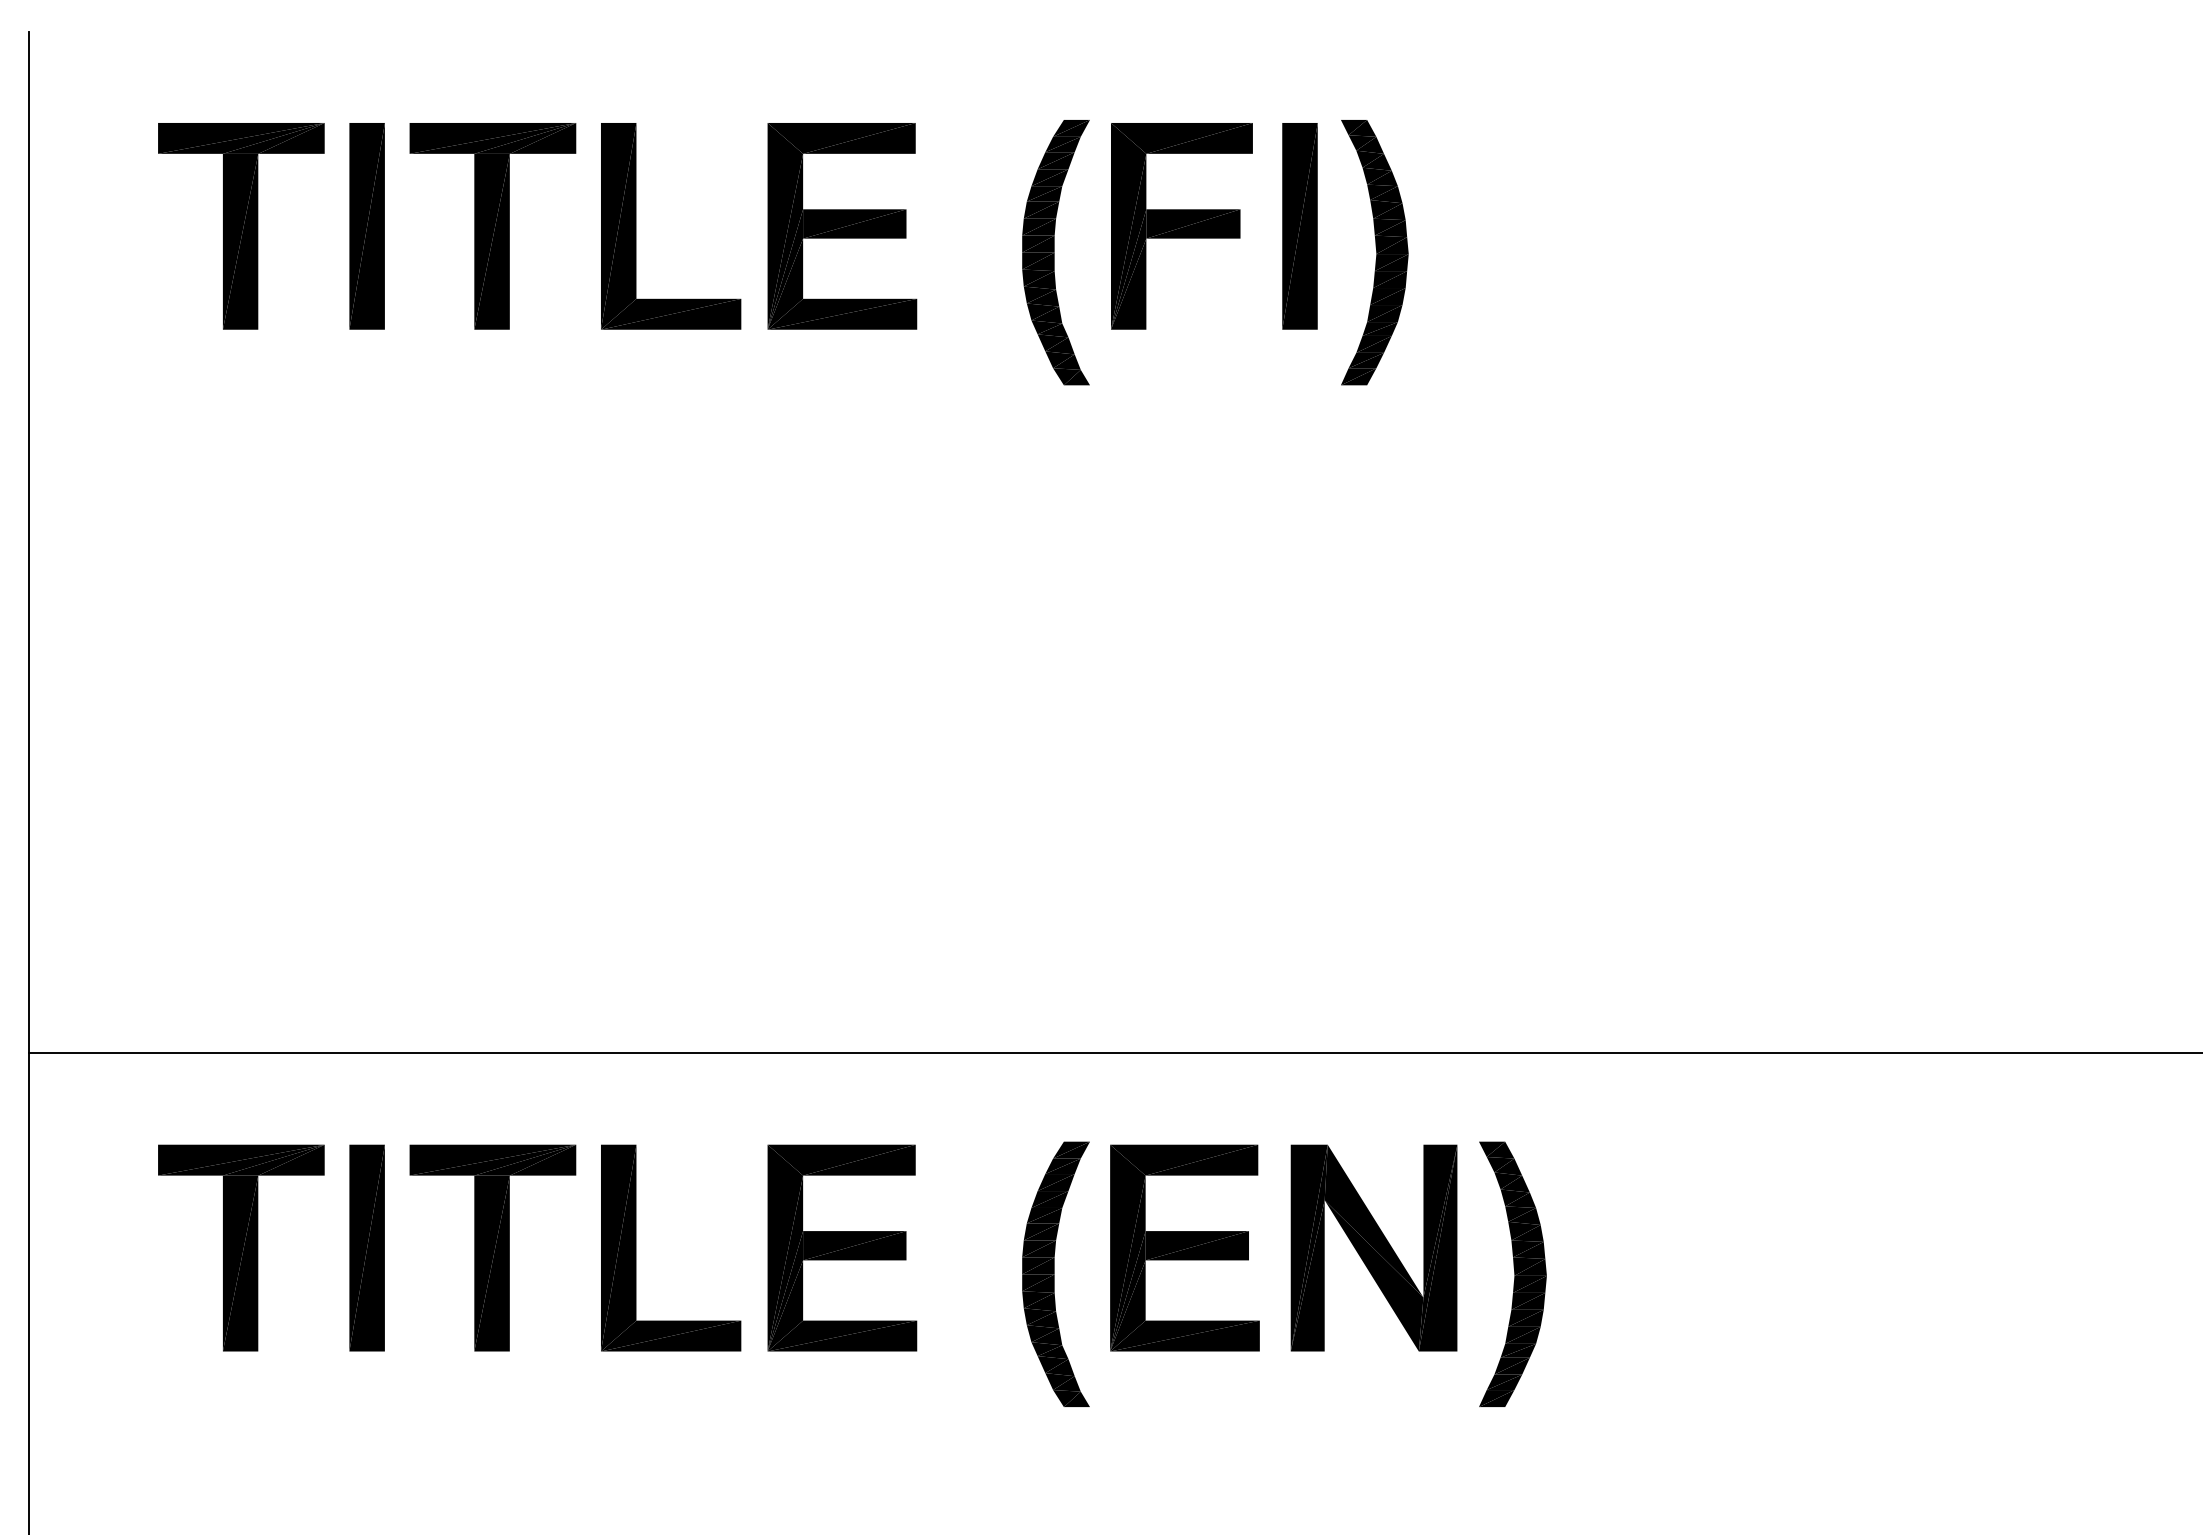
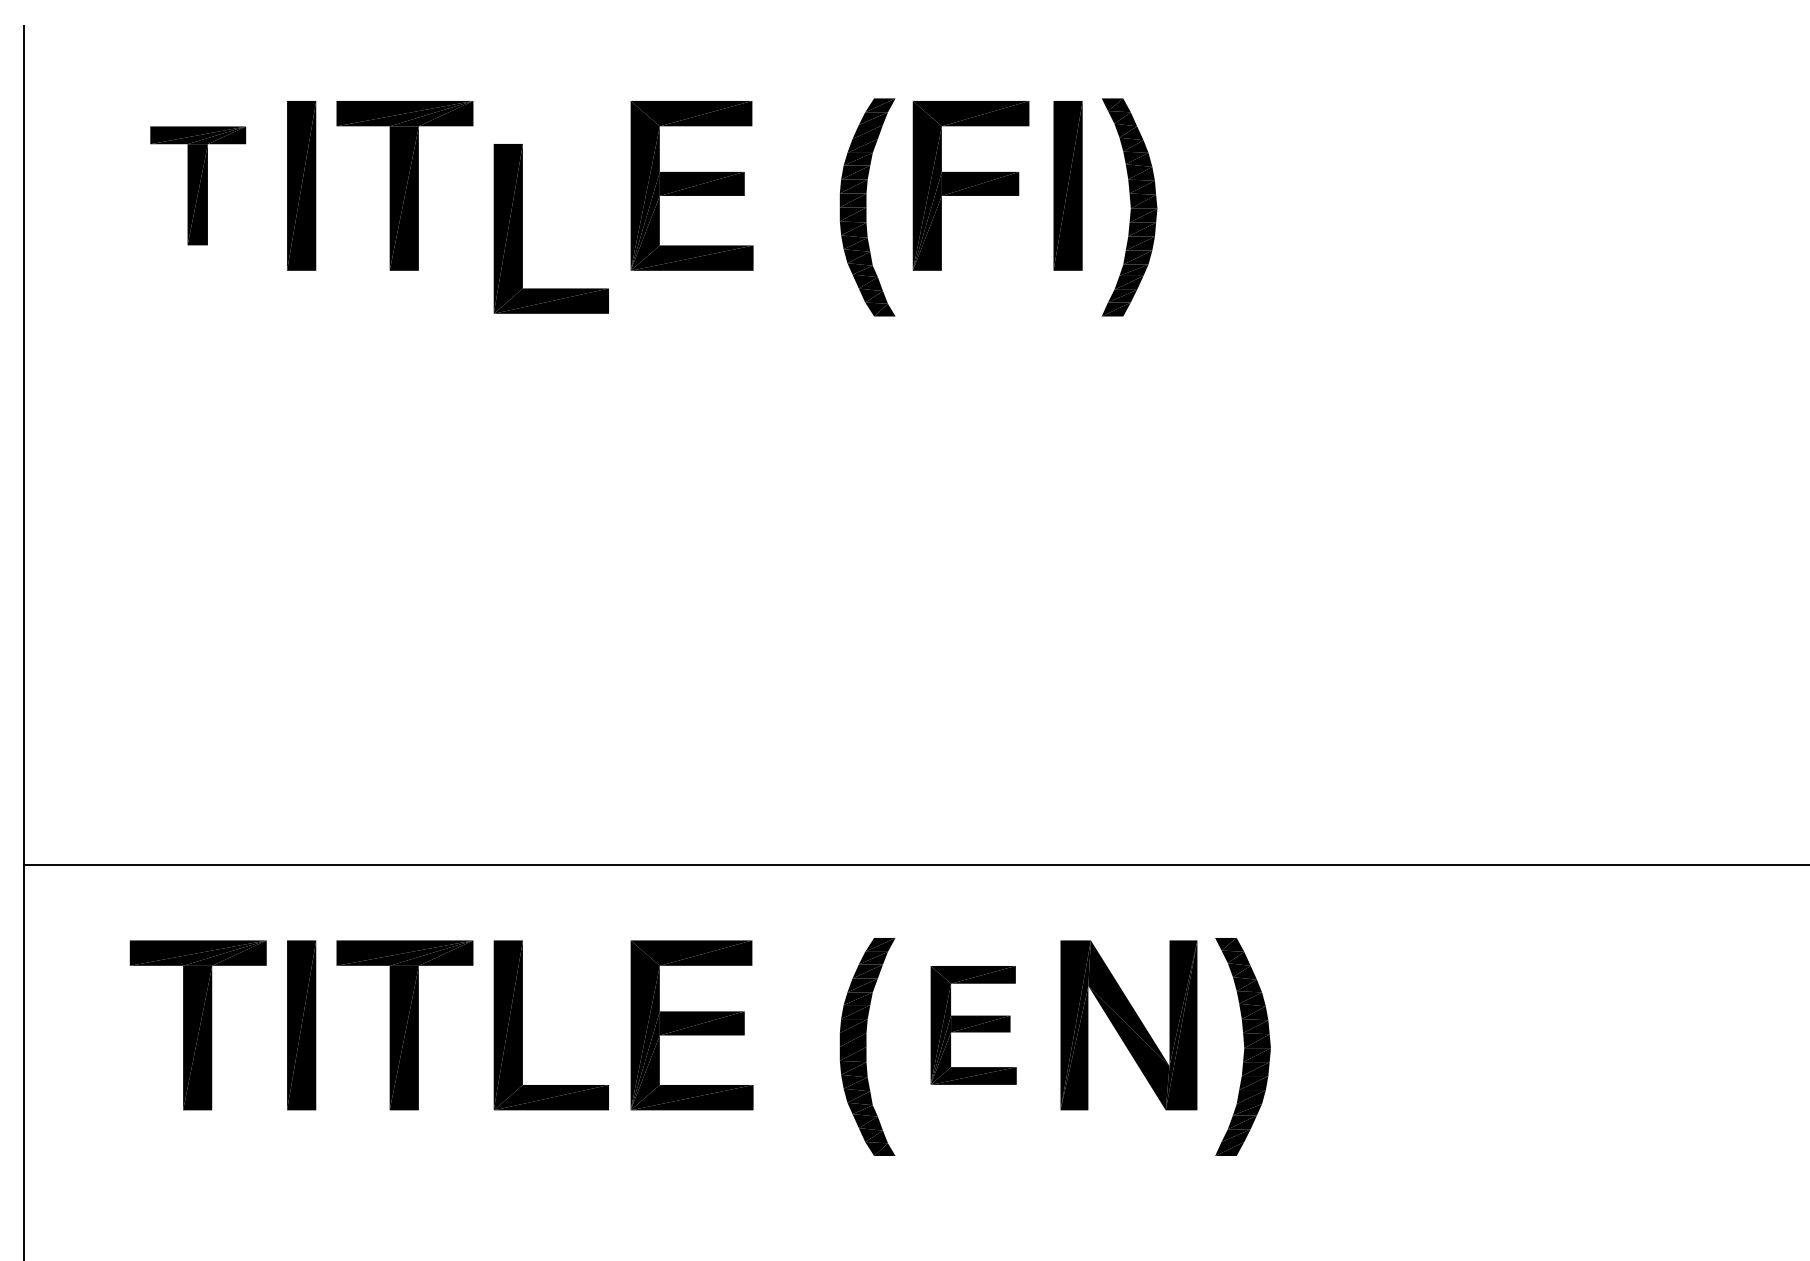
part: (240, 225) -> (197, 185), size x0.7
part: (635, 225) -> (522, 228), moved
part: (1184, 1248) -> (973, 1025), size x0.7

